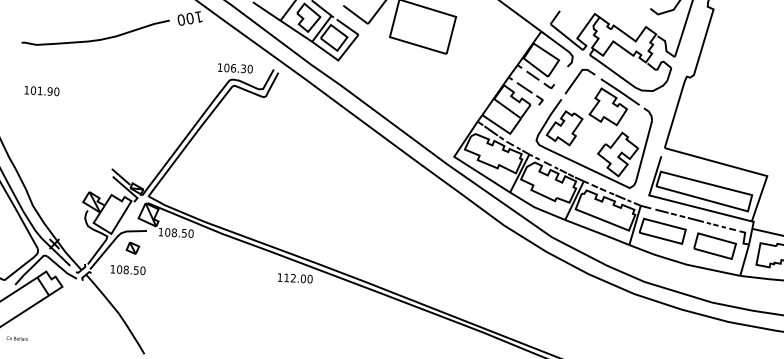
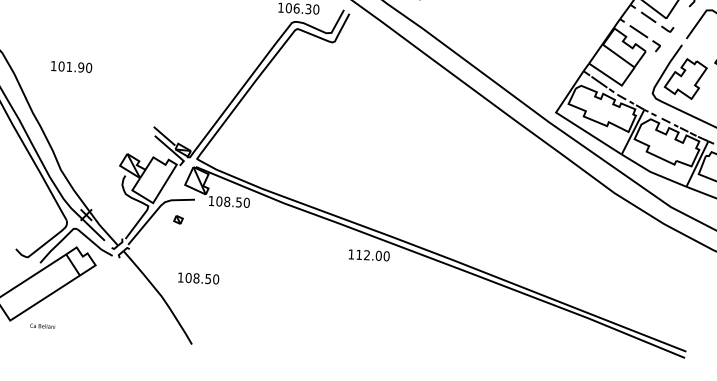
text: (41, 91) -> (71, 67), moved
part: (132, 247) -> (177, 219), size x0.6
text: (127, 270) -> (197, 279), moved

